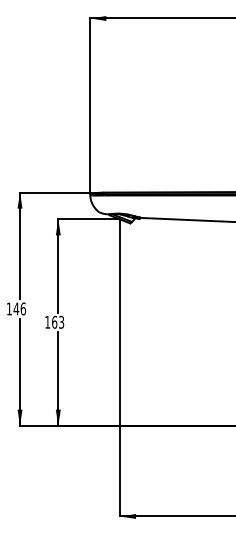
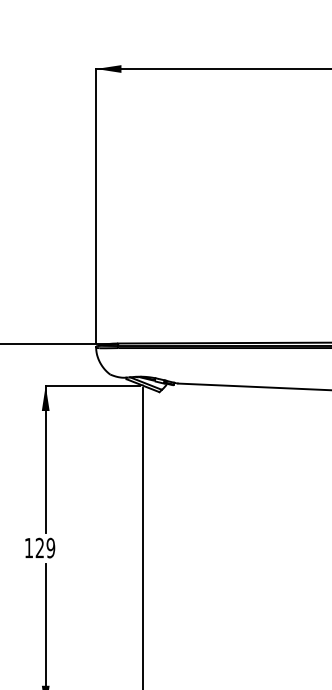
text: (58, 321) -> (46, 546), 163 -> 129

